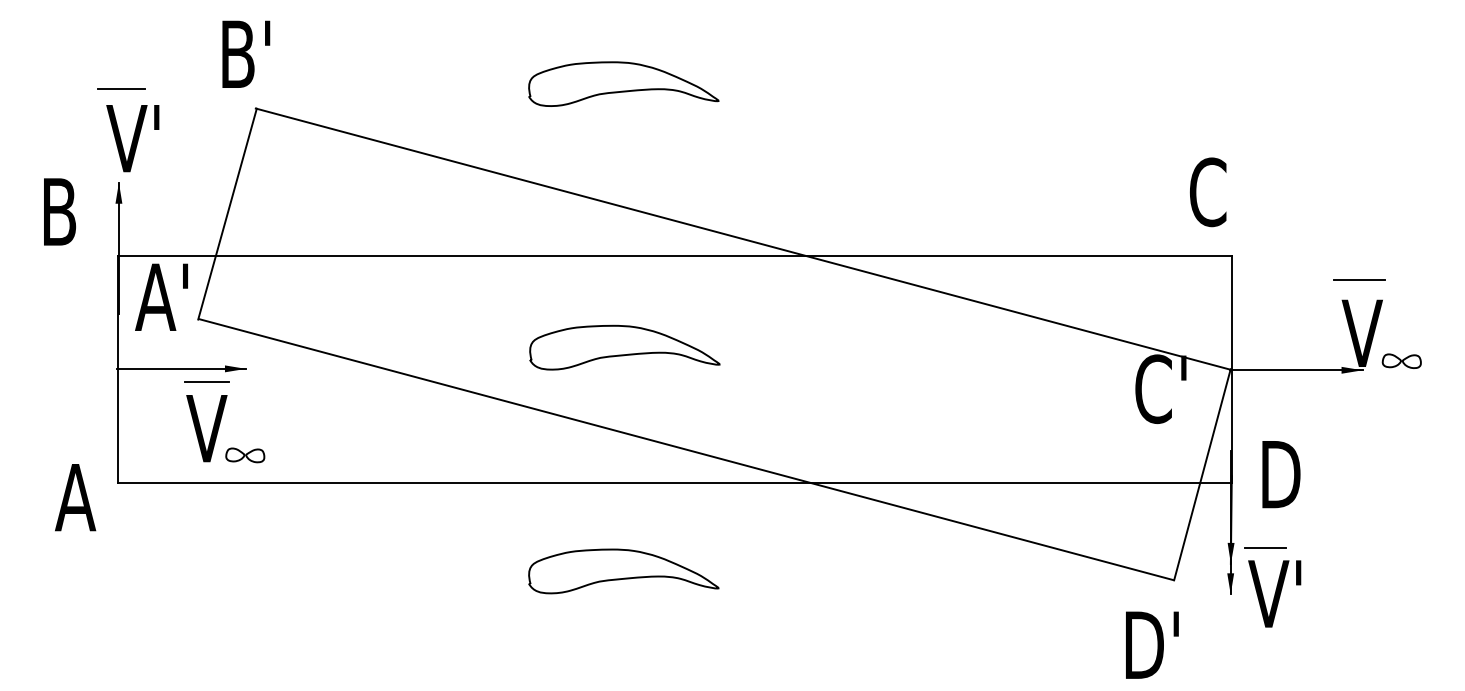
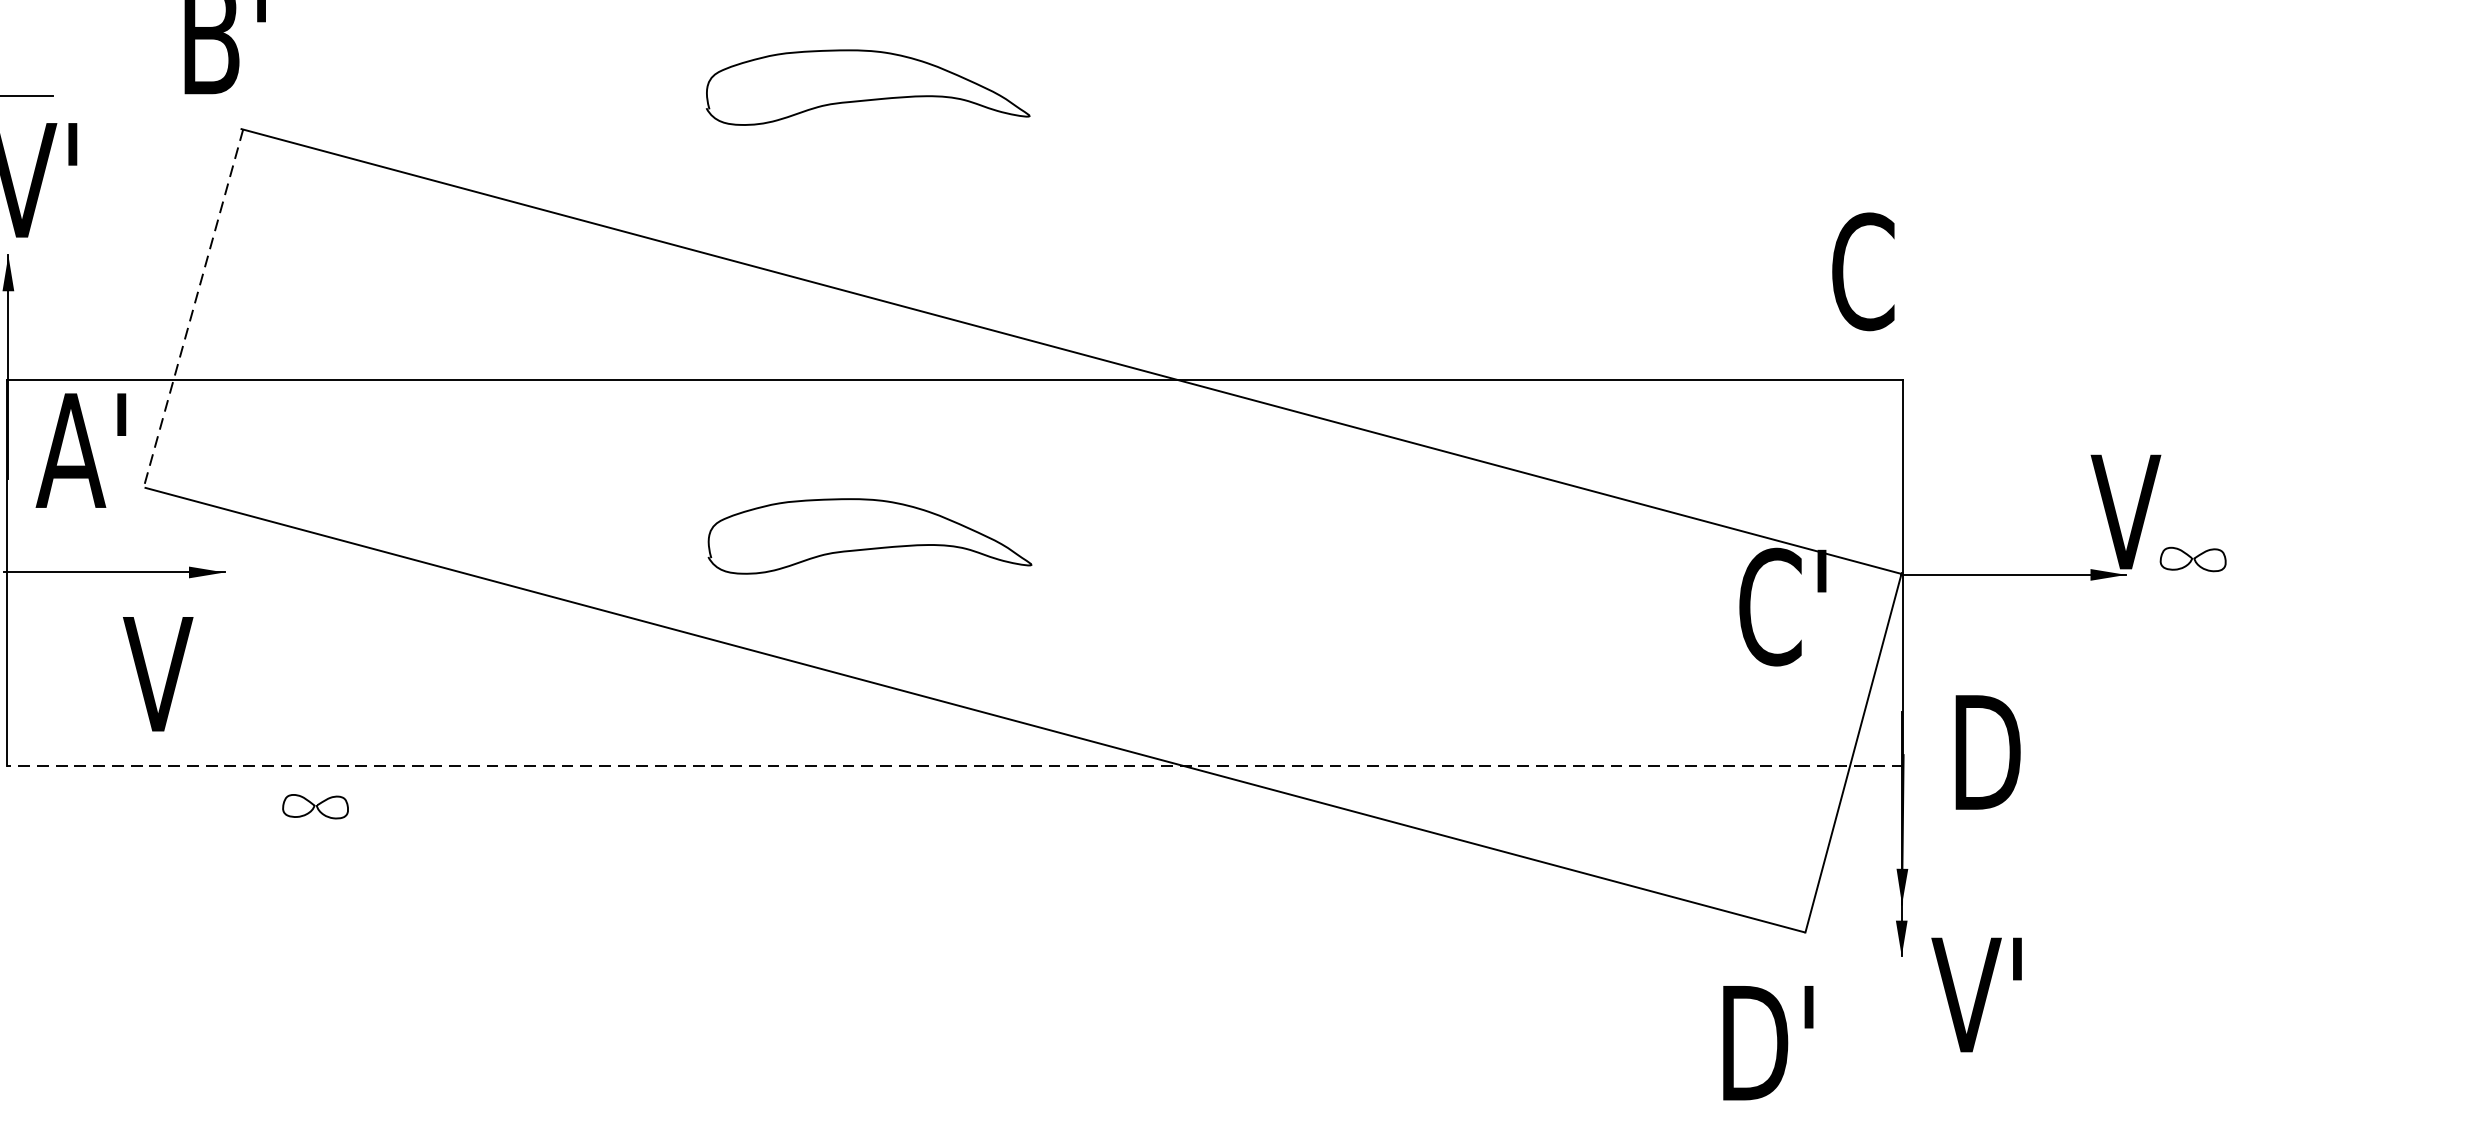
line: (227, 214) -> (193, 309), solid -> dashed
line: (1359, 279) -> (2121, 420), removed
line: (206, 381) -> (157, 593), removed
part: (245, 455) -> (315, 806), moved
line: (674, 482) -> (954, 765), solid -> dashed
line: (1264, 548) -> (1959, 878), removed
curve: (624, 577) -> (869, 927), removed
text: (1274, 593) -> (1976, 994), moved

